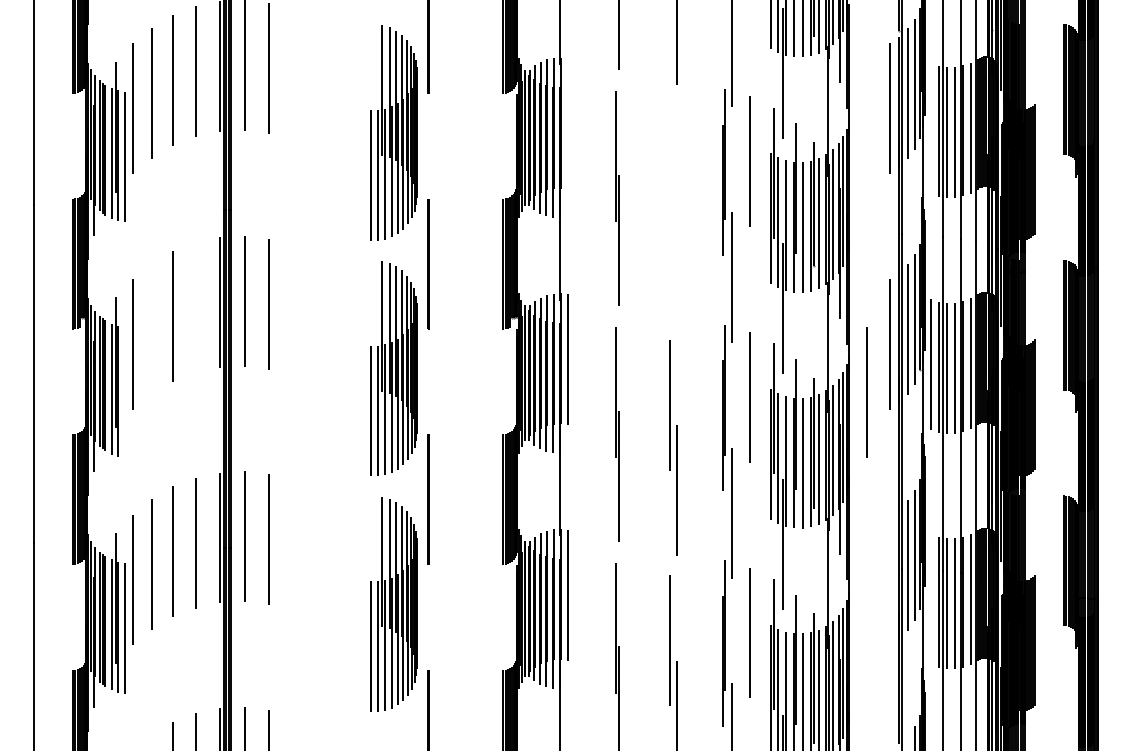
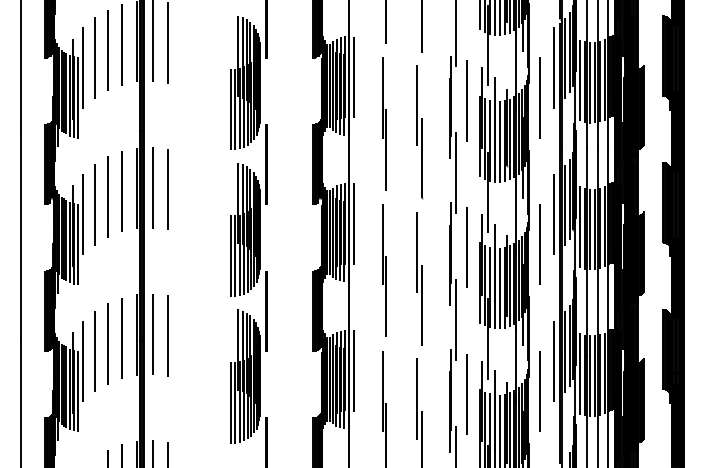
line: (567, 124) -> (353, 77), added
line: (932, 129) -> (580, 80), added
line: (867, 156) -> (540, 97), added
part: (673, 212) -> (419, 132), added
line: (196, 307) -> (122, 191), added
line: (151, 328) -> (94, 204), added
line: (126, 392) -> (78, 244), added
line: (890, 580) -> (554, 361), added
line: (932, 599) -> (580, 373), added
line: (867, 628) -> (540, 391), added

